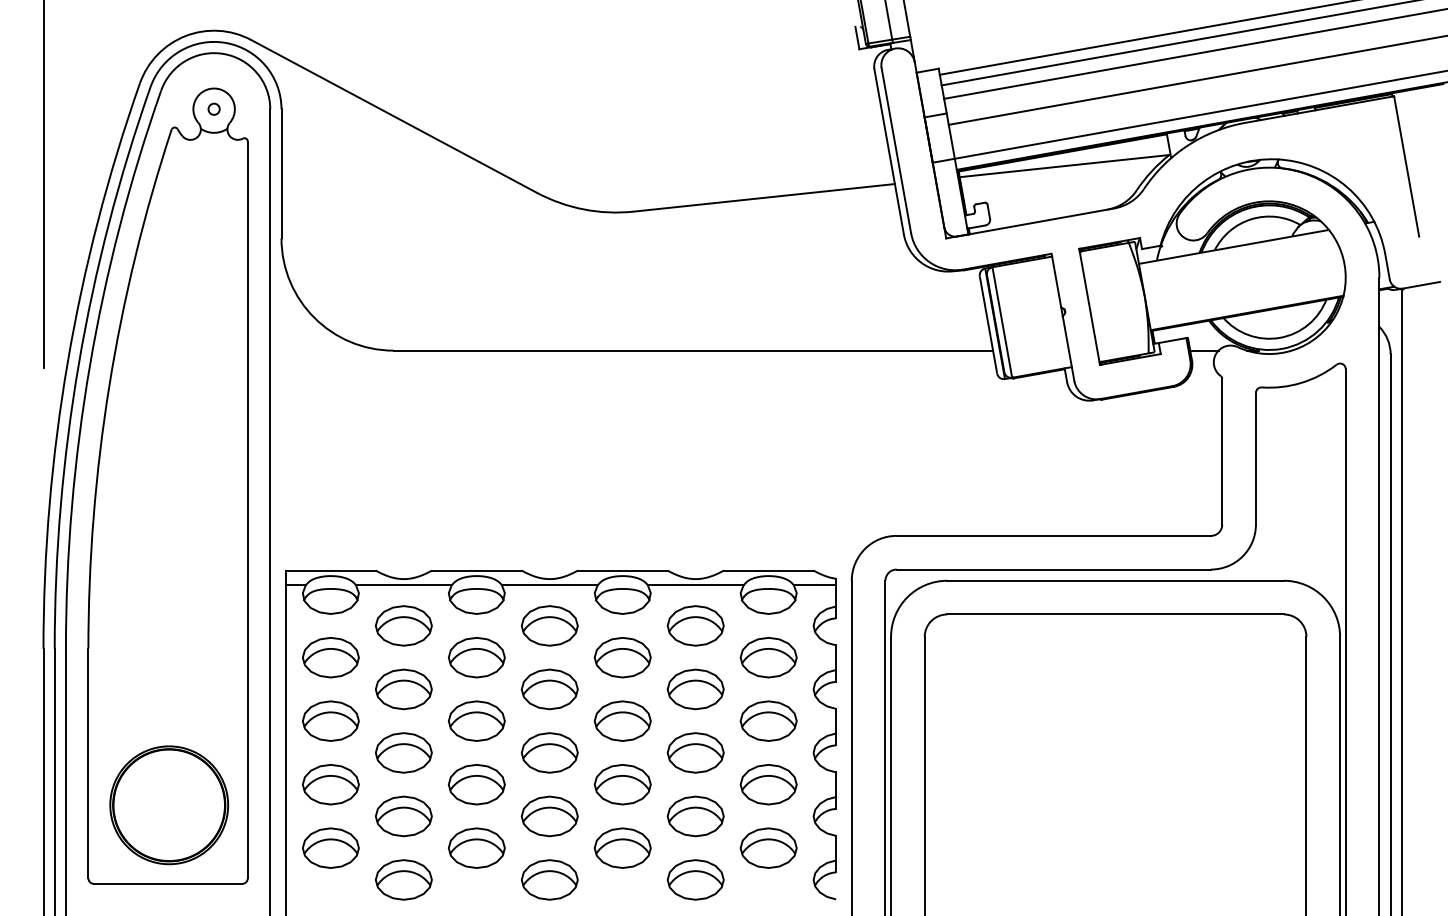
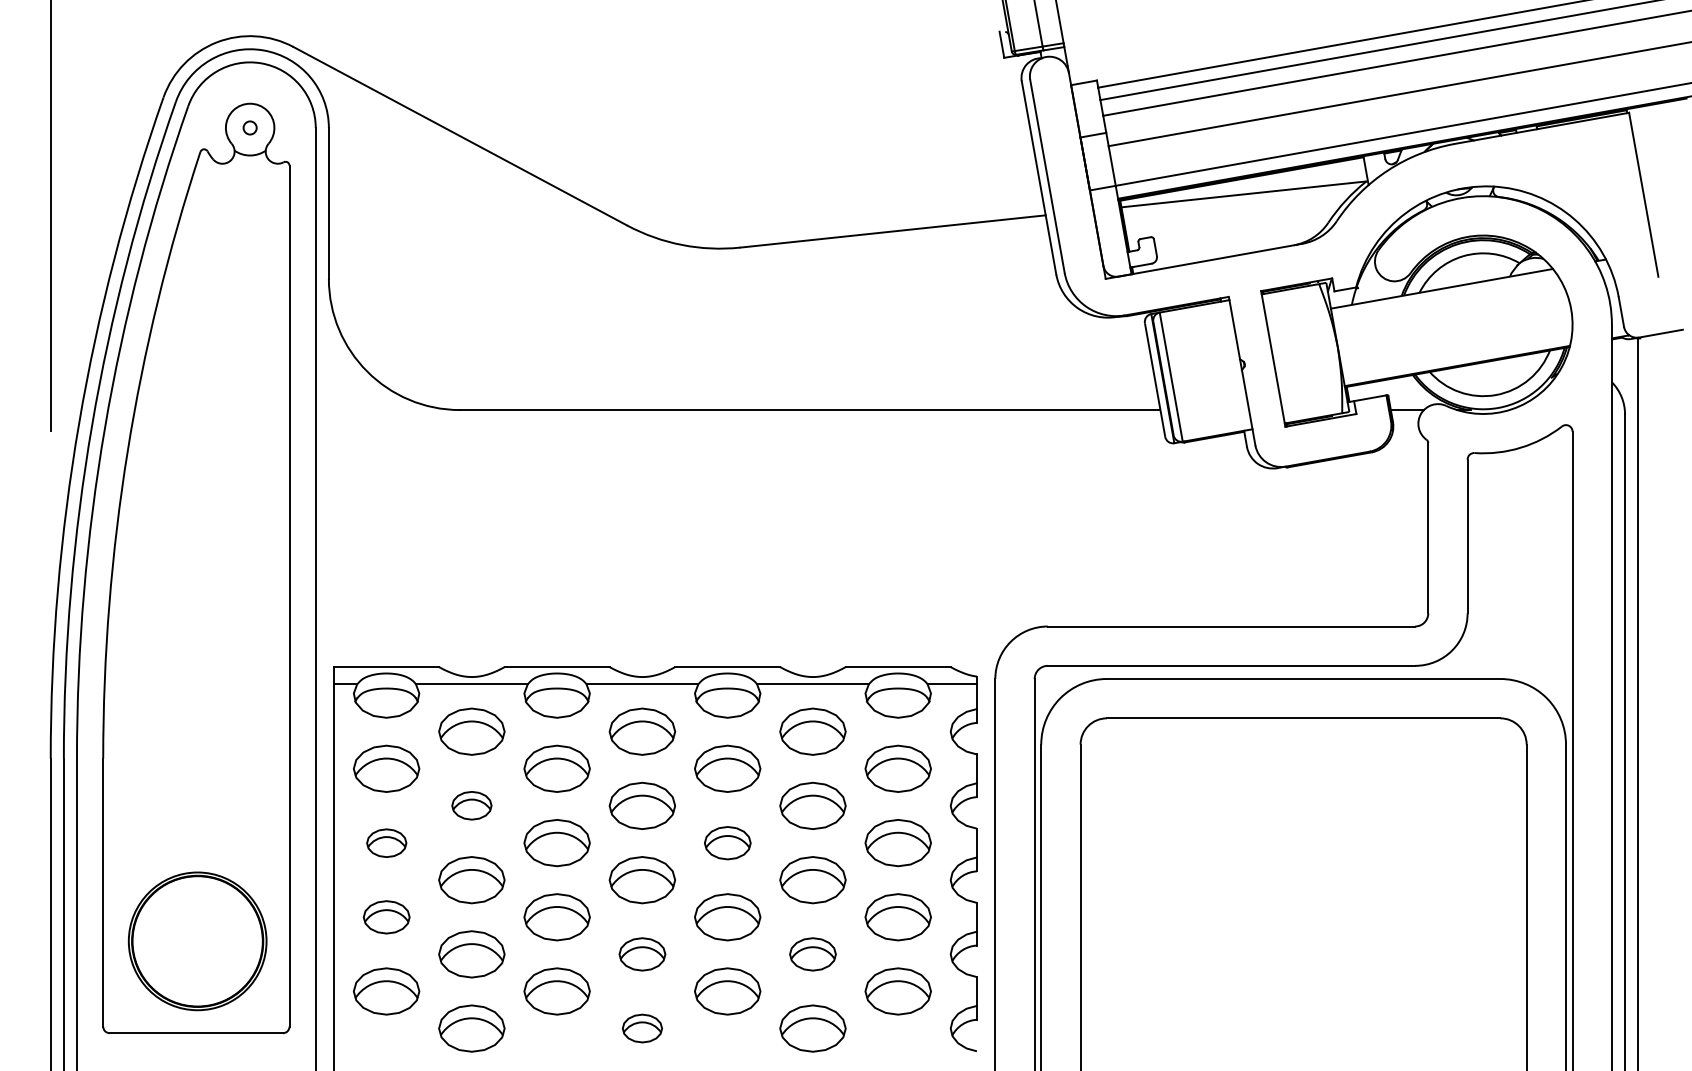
part: (403, 689) -> (471, 805), size x0.6
part: (330, 721) -> (386, 843), size x0.6
part: (622, 721) -> (727, 843), size x0.7
part: (330, 784) -> (386, 917), size x0.7
part: (549, 816) -> (642, 954), size x0.7
part: (695, 816) -> (812, 954), size x0.7
part: (549, 879) -> (642, 1028), size x0.6

